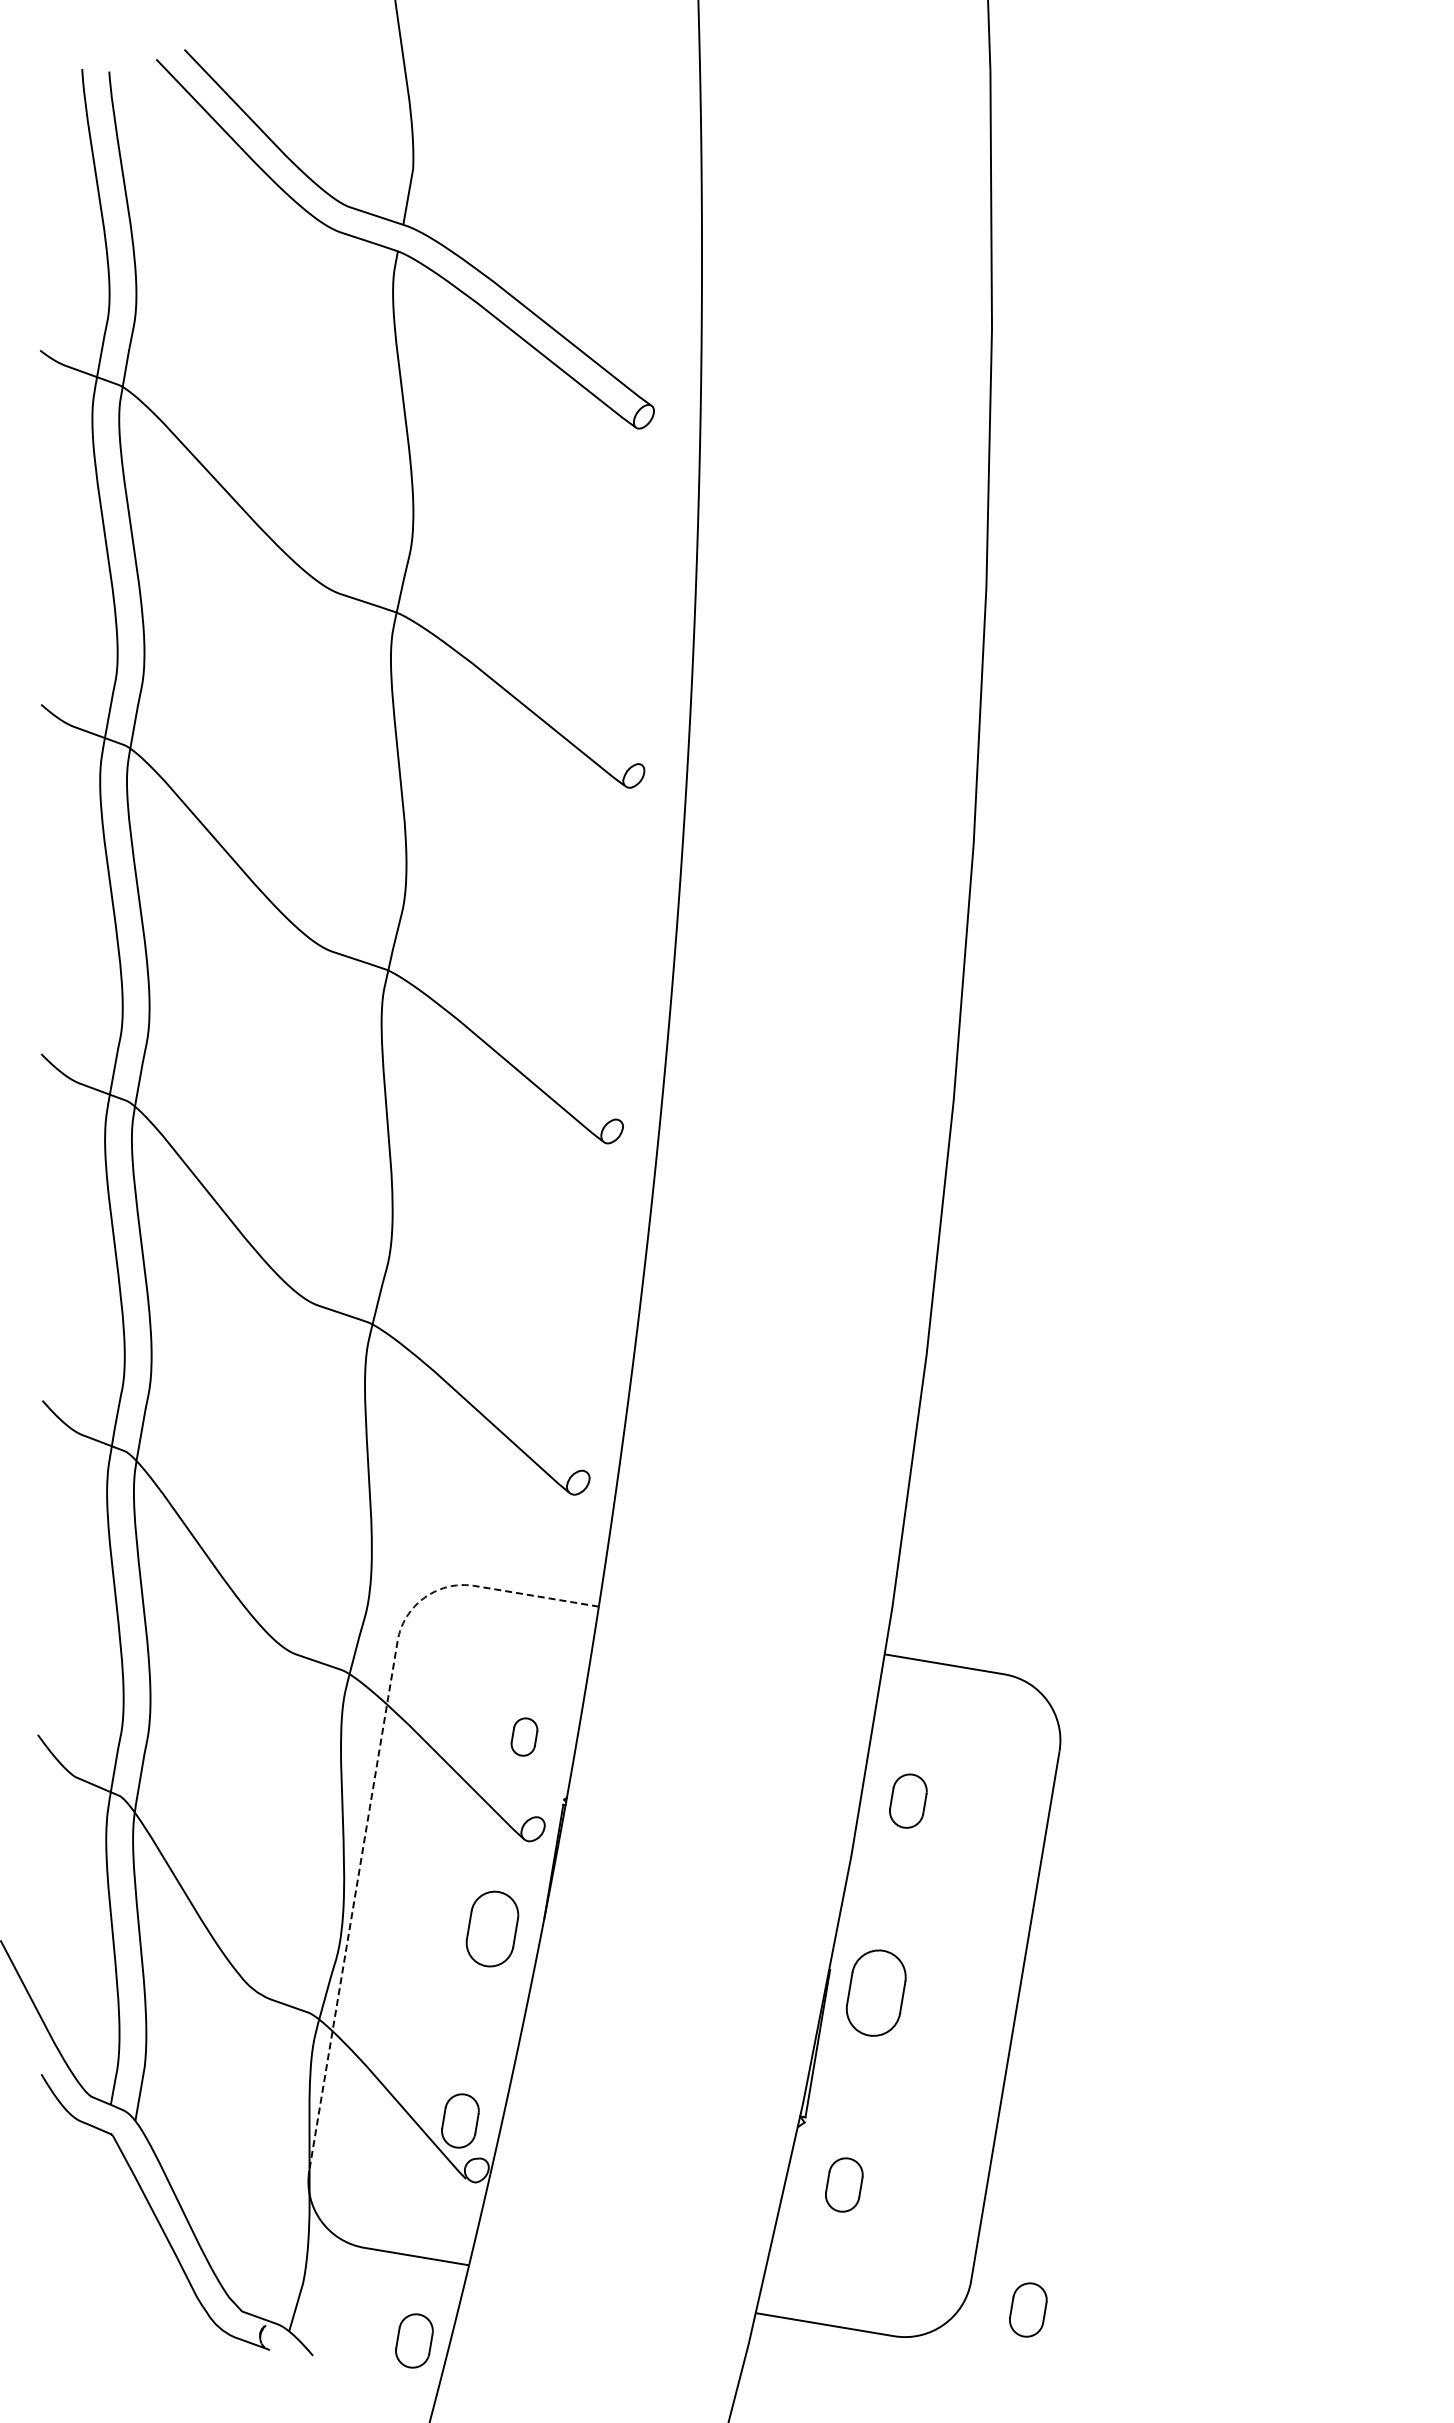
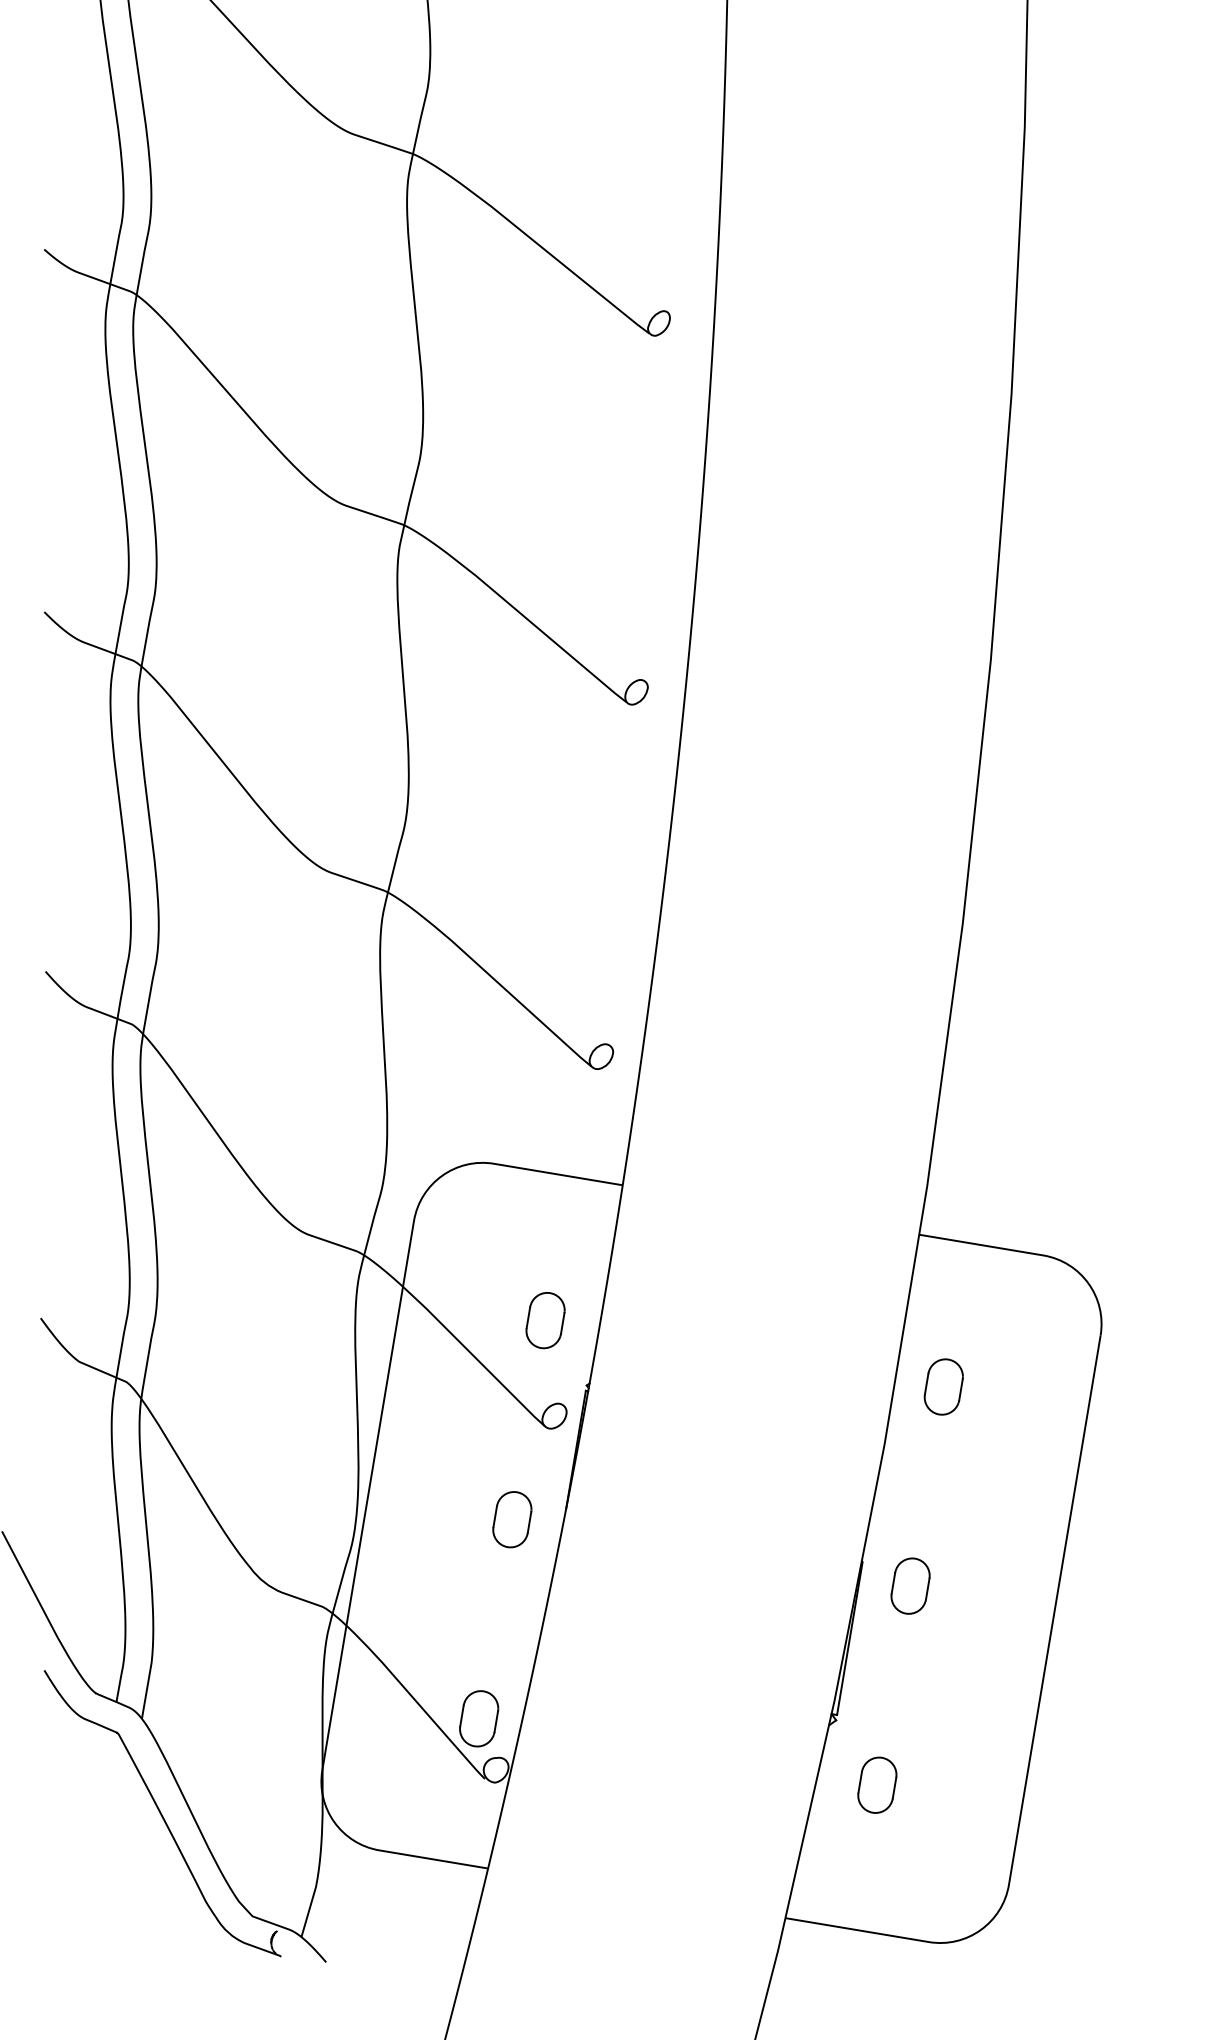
part: (524, 1736) -> (545, 1319), size x1.43
line: (373, 1785) -> (388, 1370), dashed -> solid
part: (492, 1928) -> (512, 1519), size x0.71
part: (876, 1992) -> (910, 1585), size x0.62
part: (1028, 2309) -> (1068, 1914), removed
part: (414, 2340) -> (431, 1946), removed

